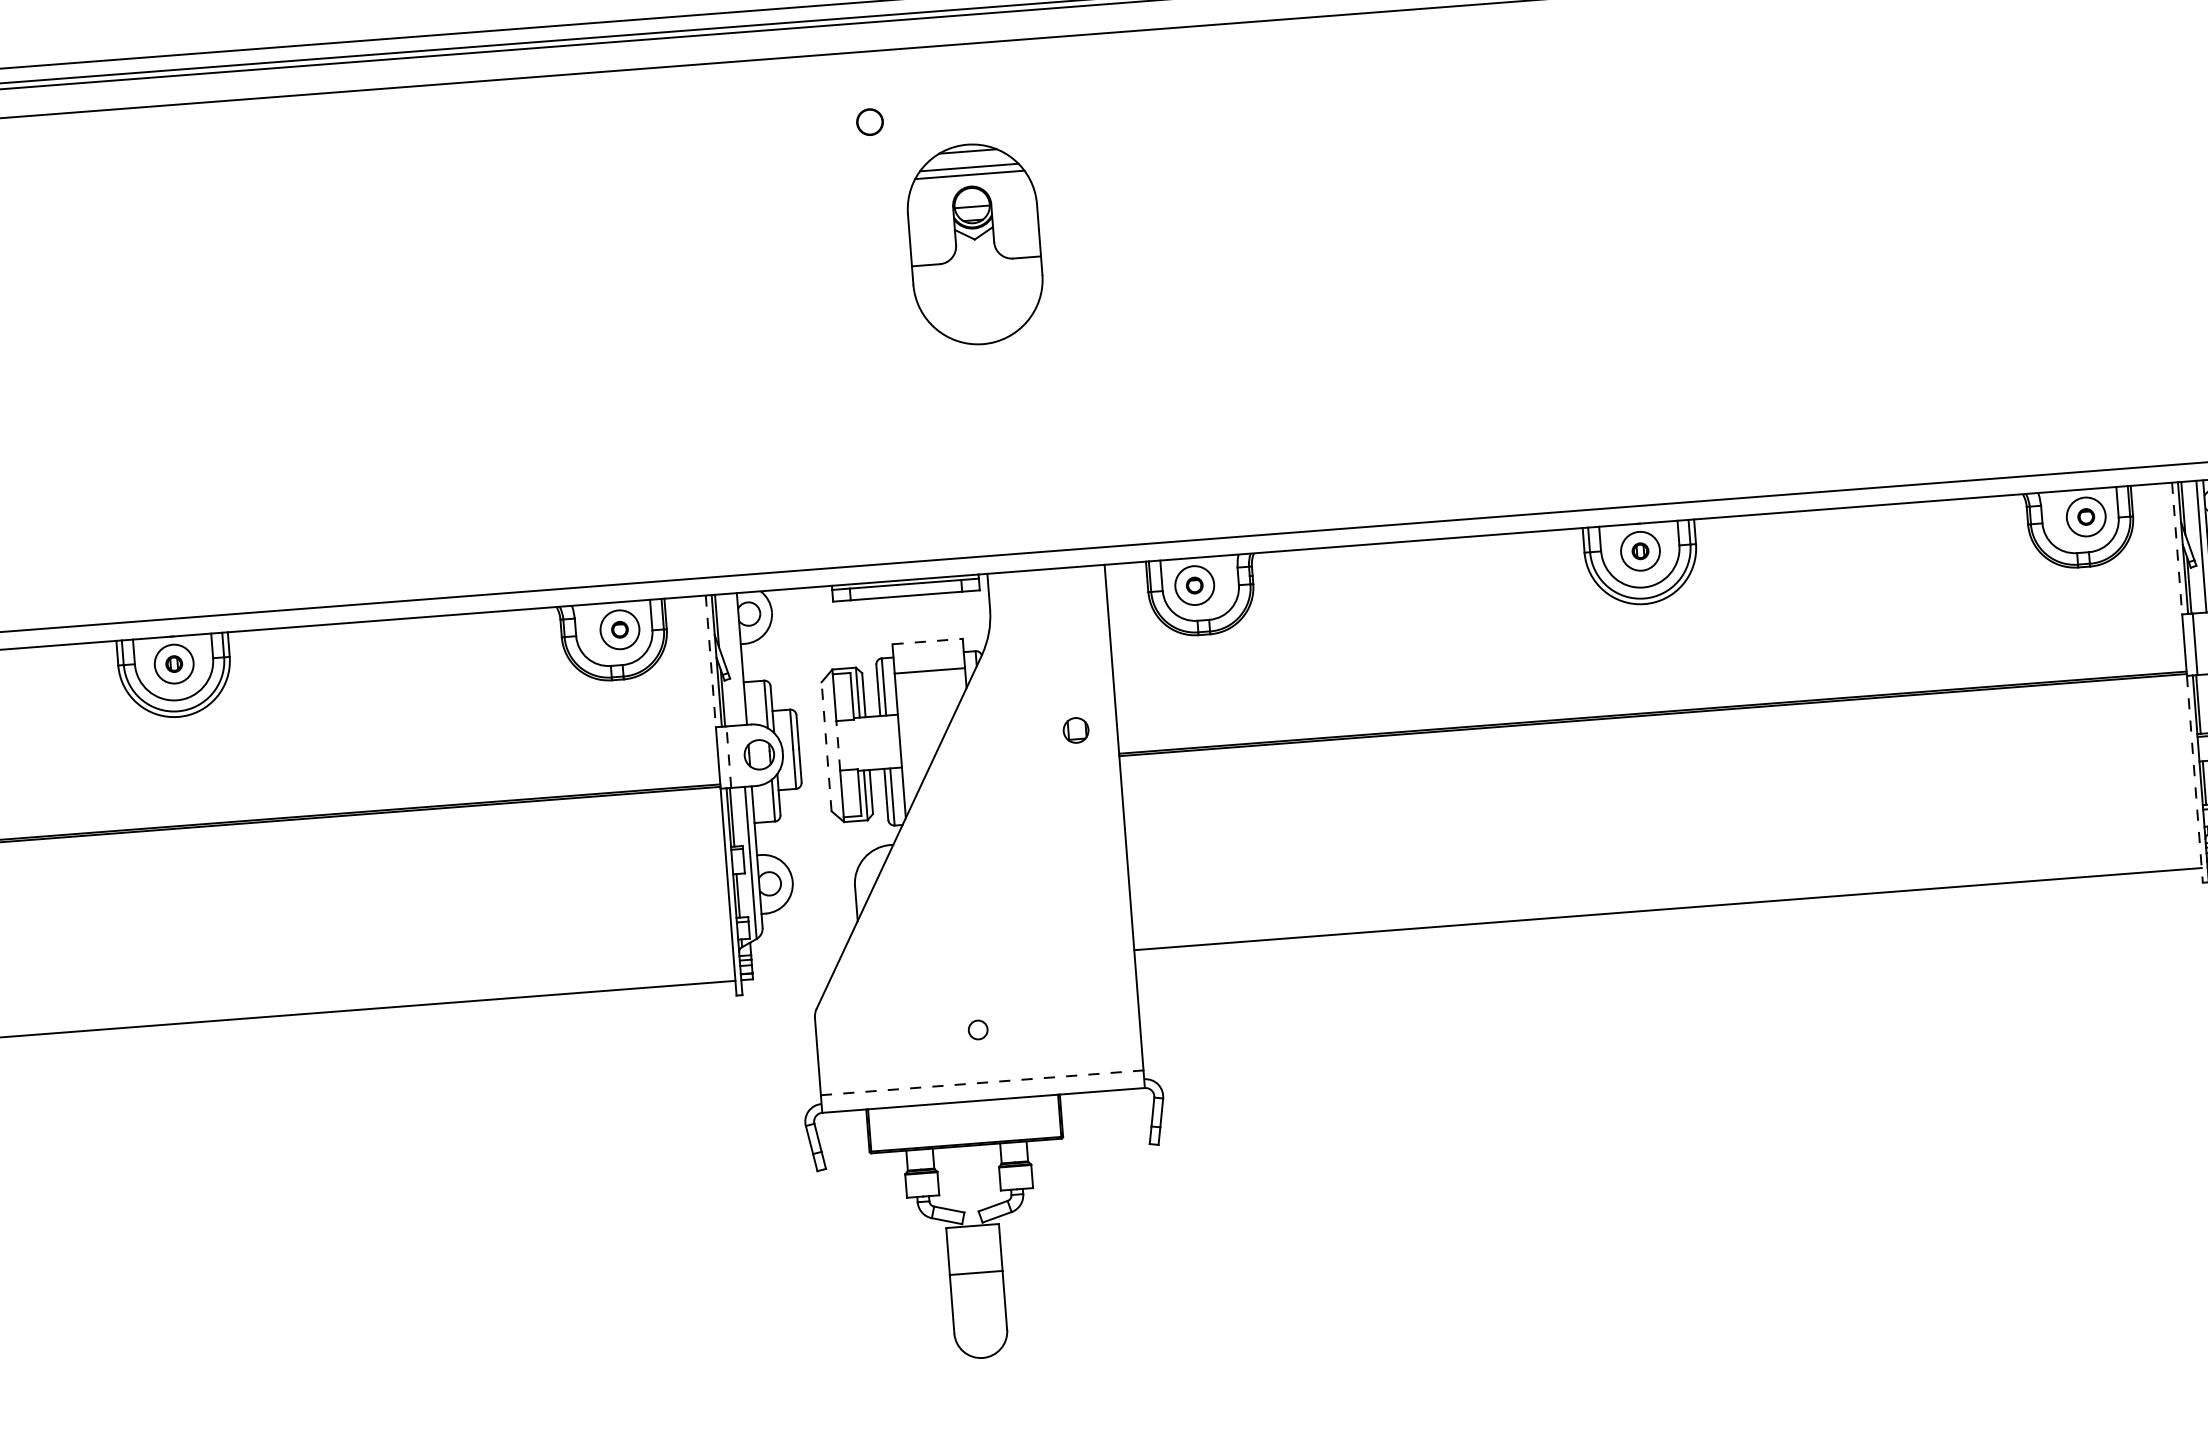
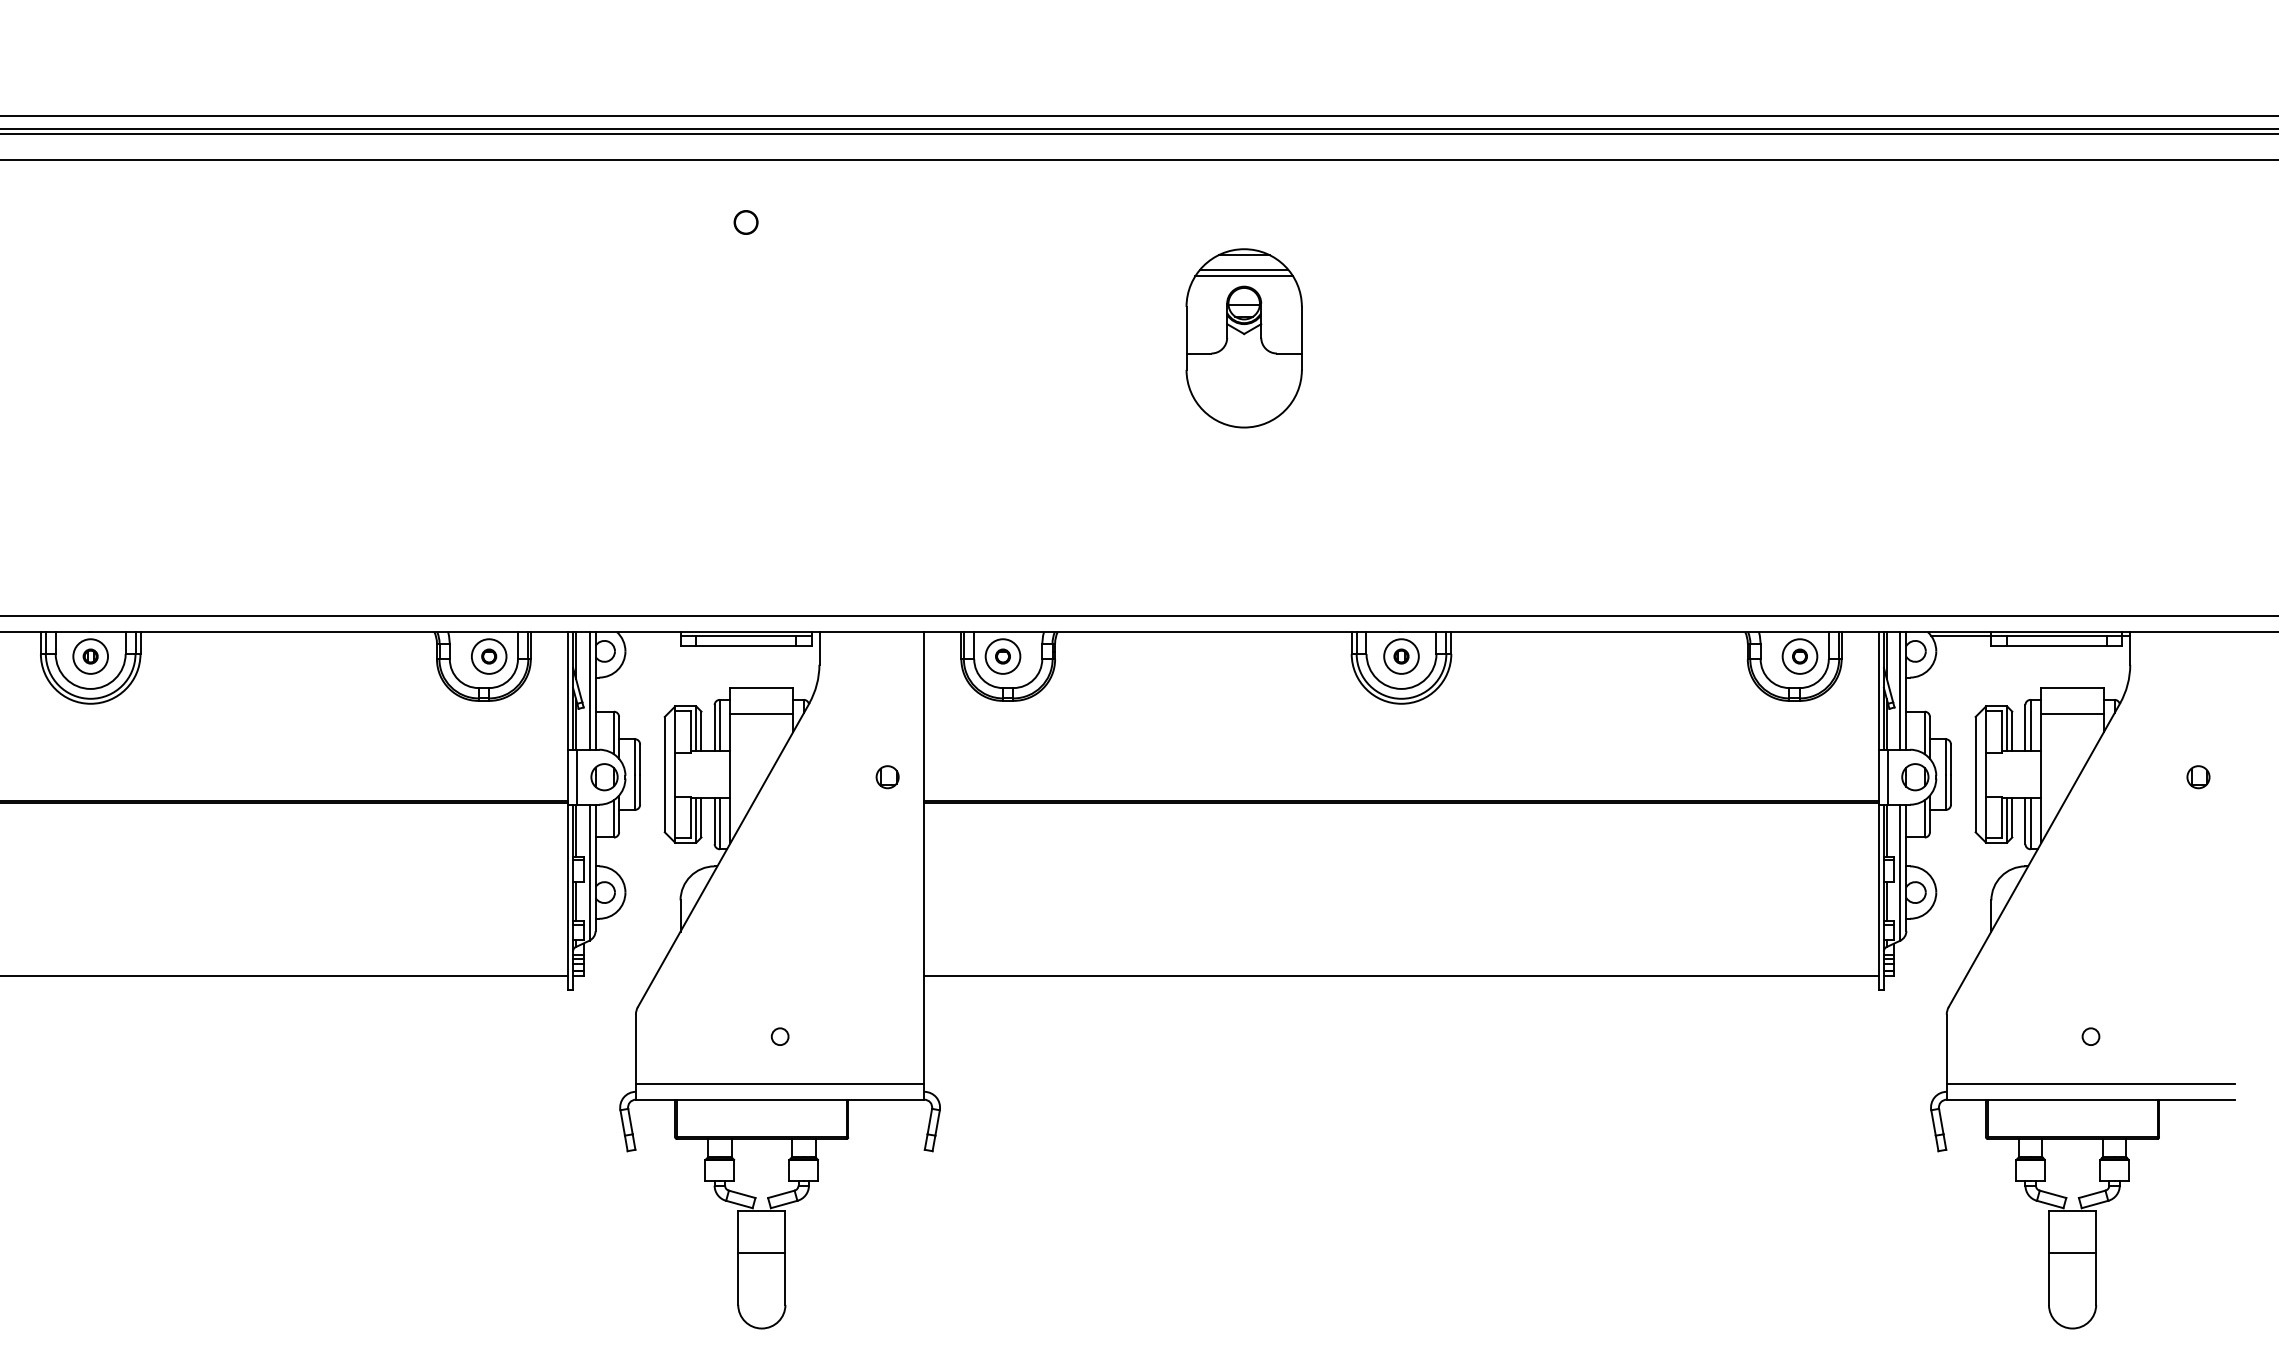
part: (974, 244) -> (1243, 338), moved
line: (2176, 548) -> (1878, 690), dashed -> solid
line: (928, 641) -> (762, 688), dashed -> solid
line: (735, 659) -> (589, 690), added
line: (710, 661) -> (567, 690), dashed -> solid
line: (838, 745) -> (675, 774), dashed -> solid
line: (826, 746) -> (664, 774), dashed -> solid
line: (729, 756) -> (577, 776), dashed -> solid
line: (2194, 779) -> (1878, 897), dashed -> solid
line: (982, 1082) -> (780, 1083), dashed -> solid

